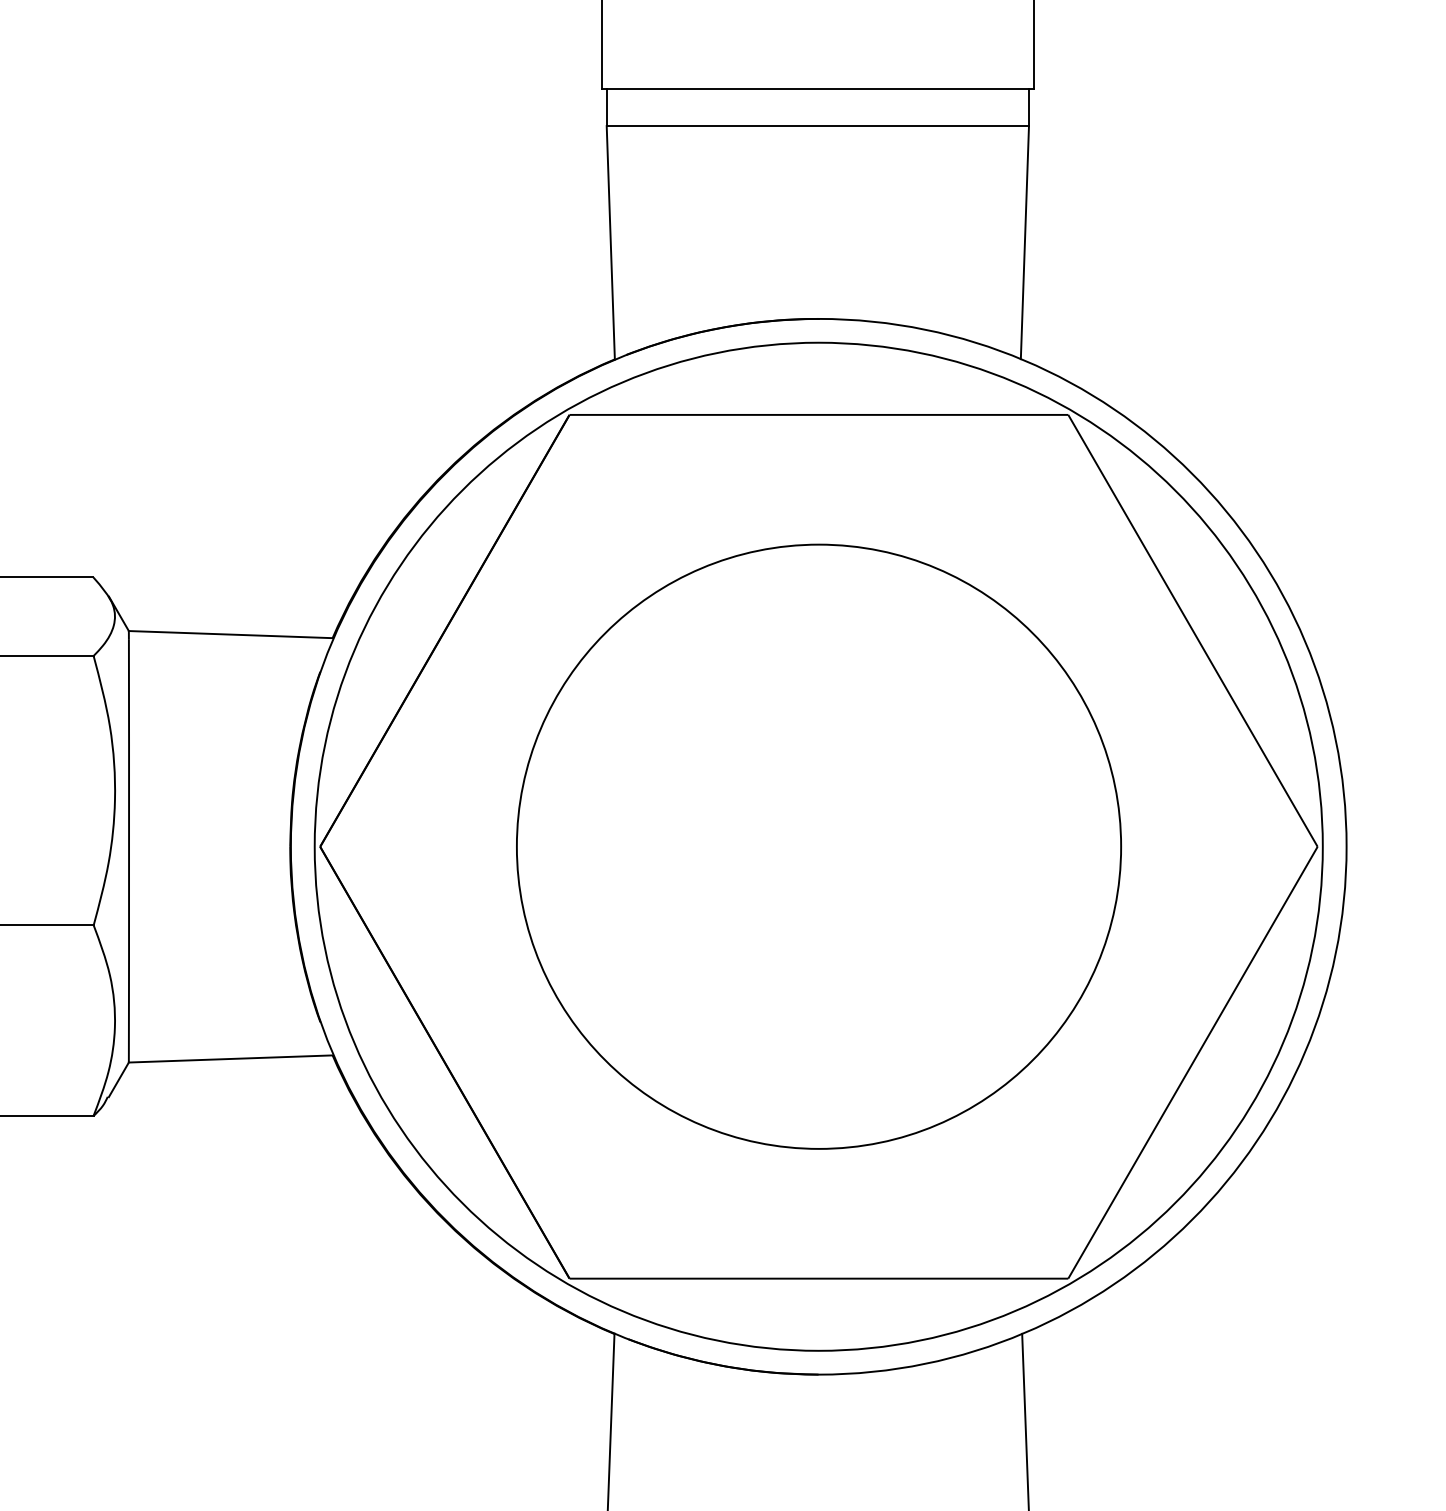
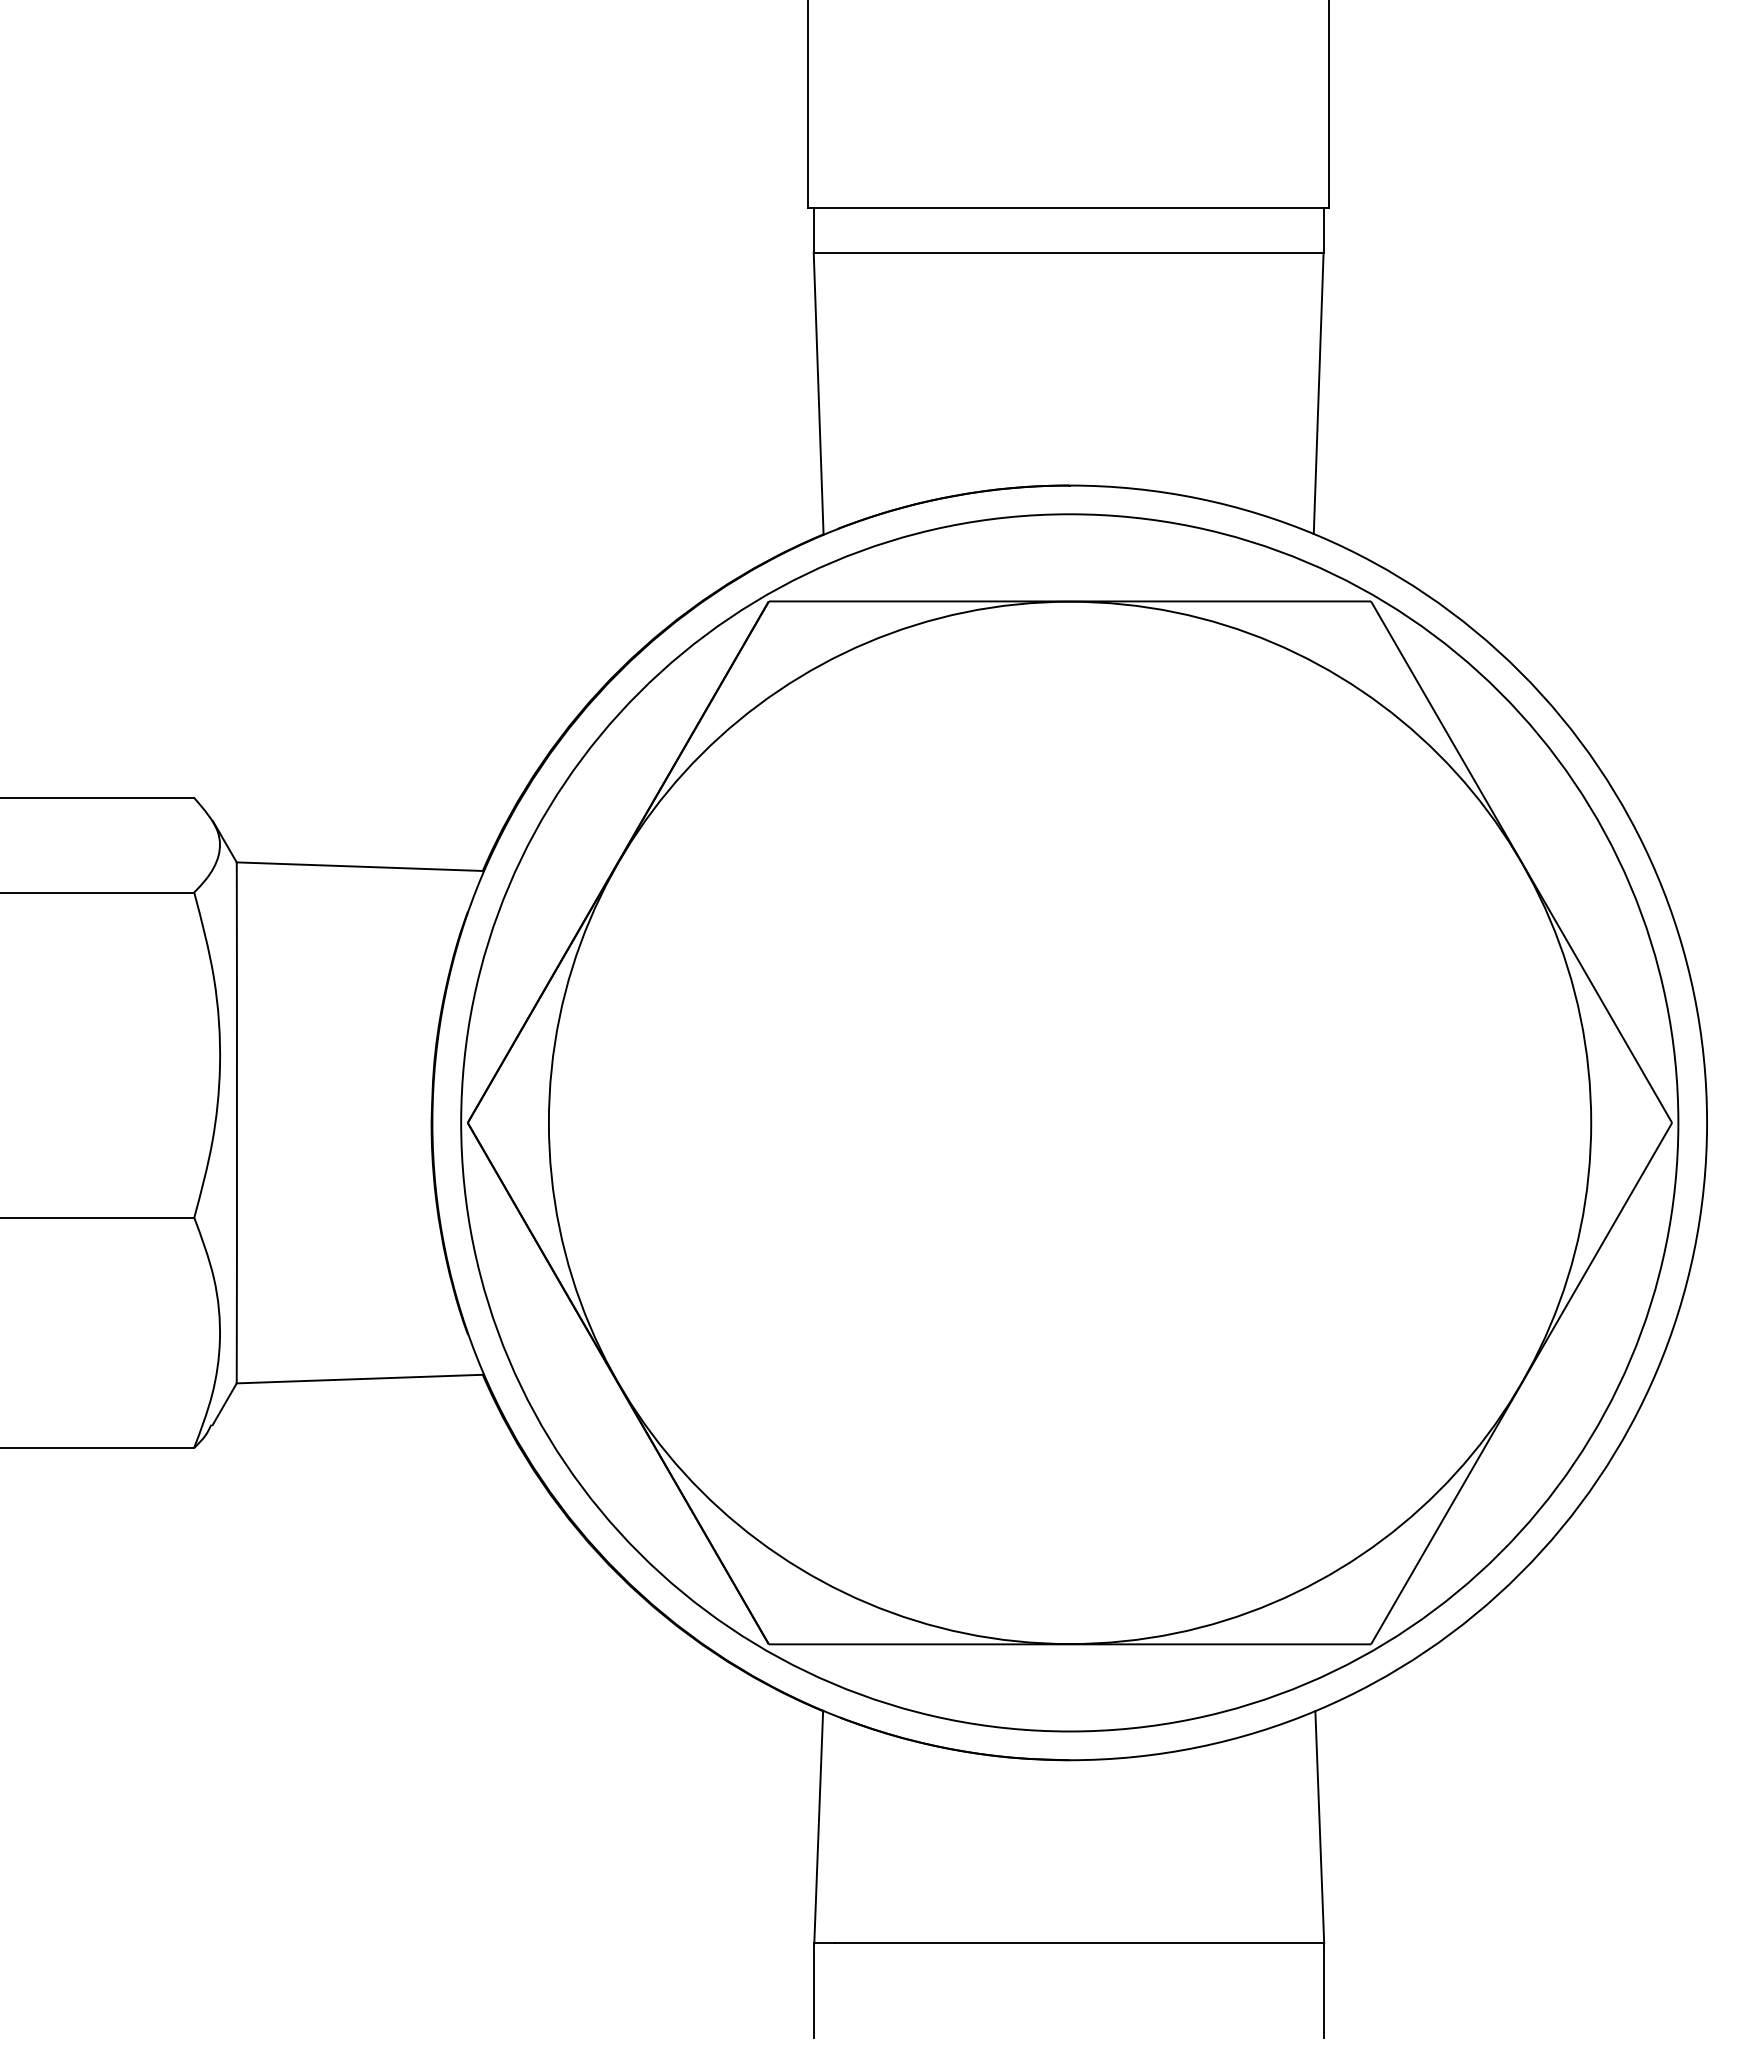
circle: (818, 846) -> (1069, 1122), size x1.43

